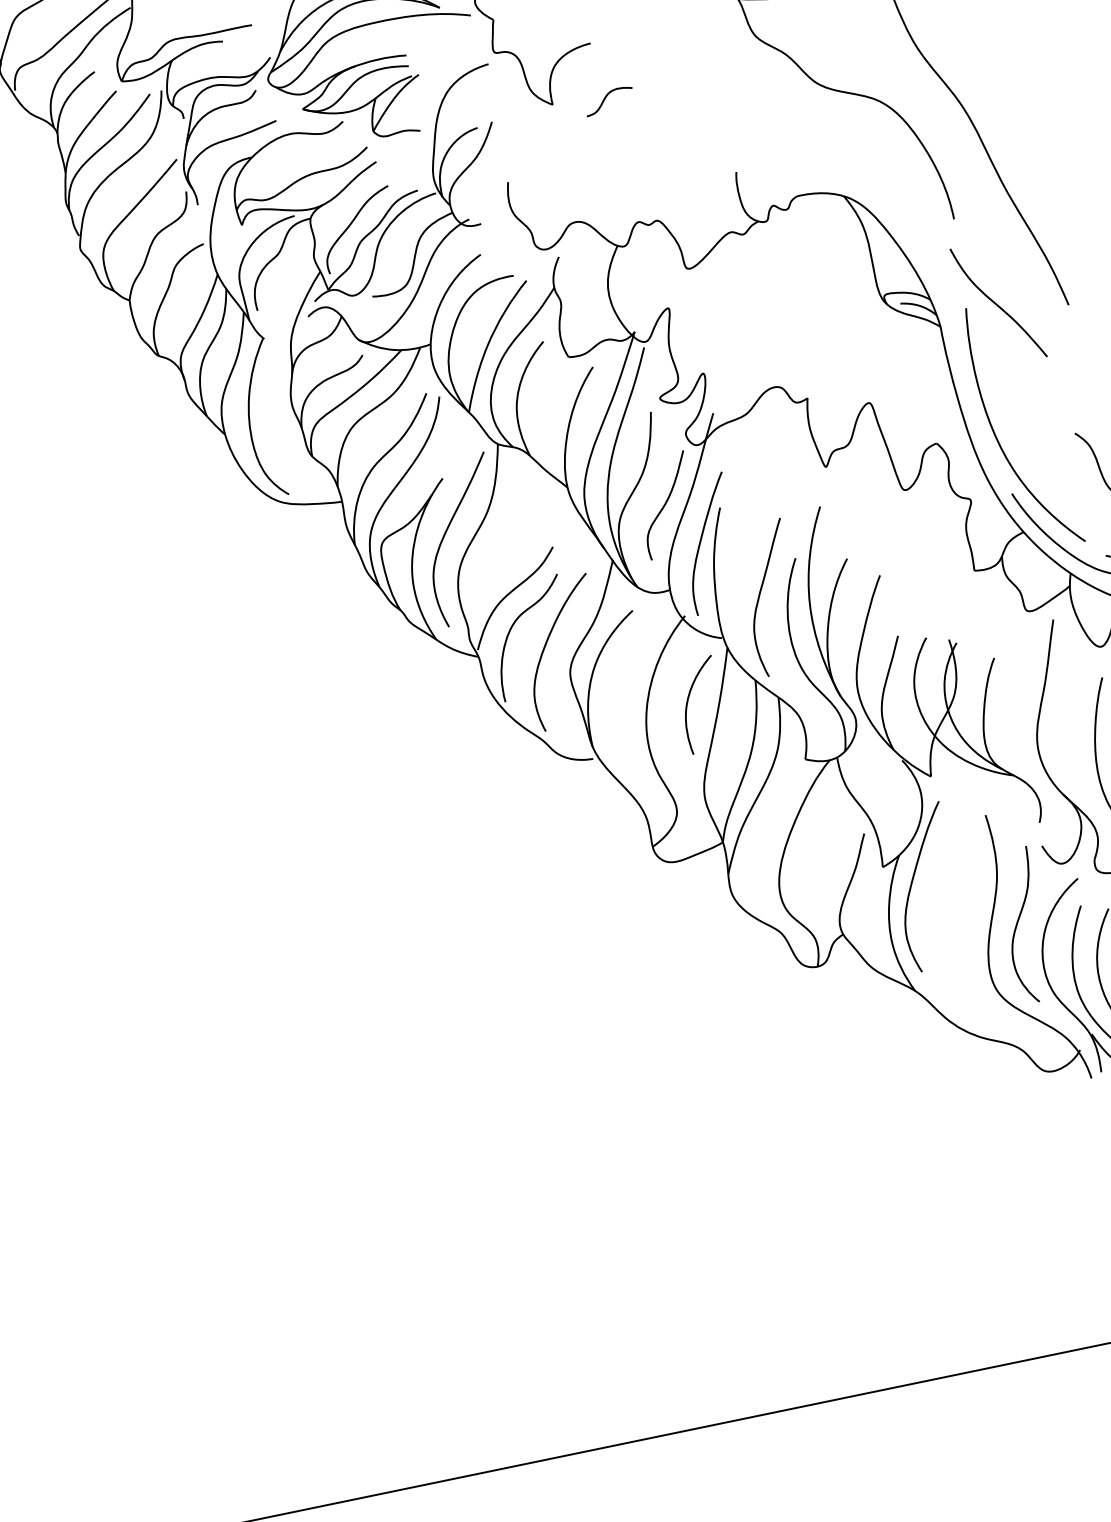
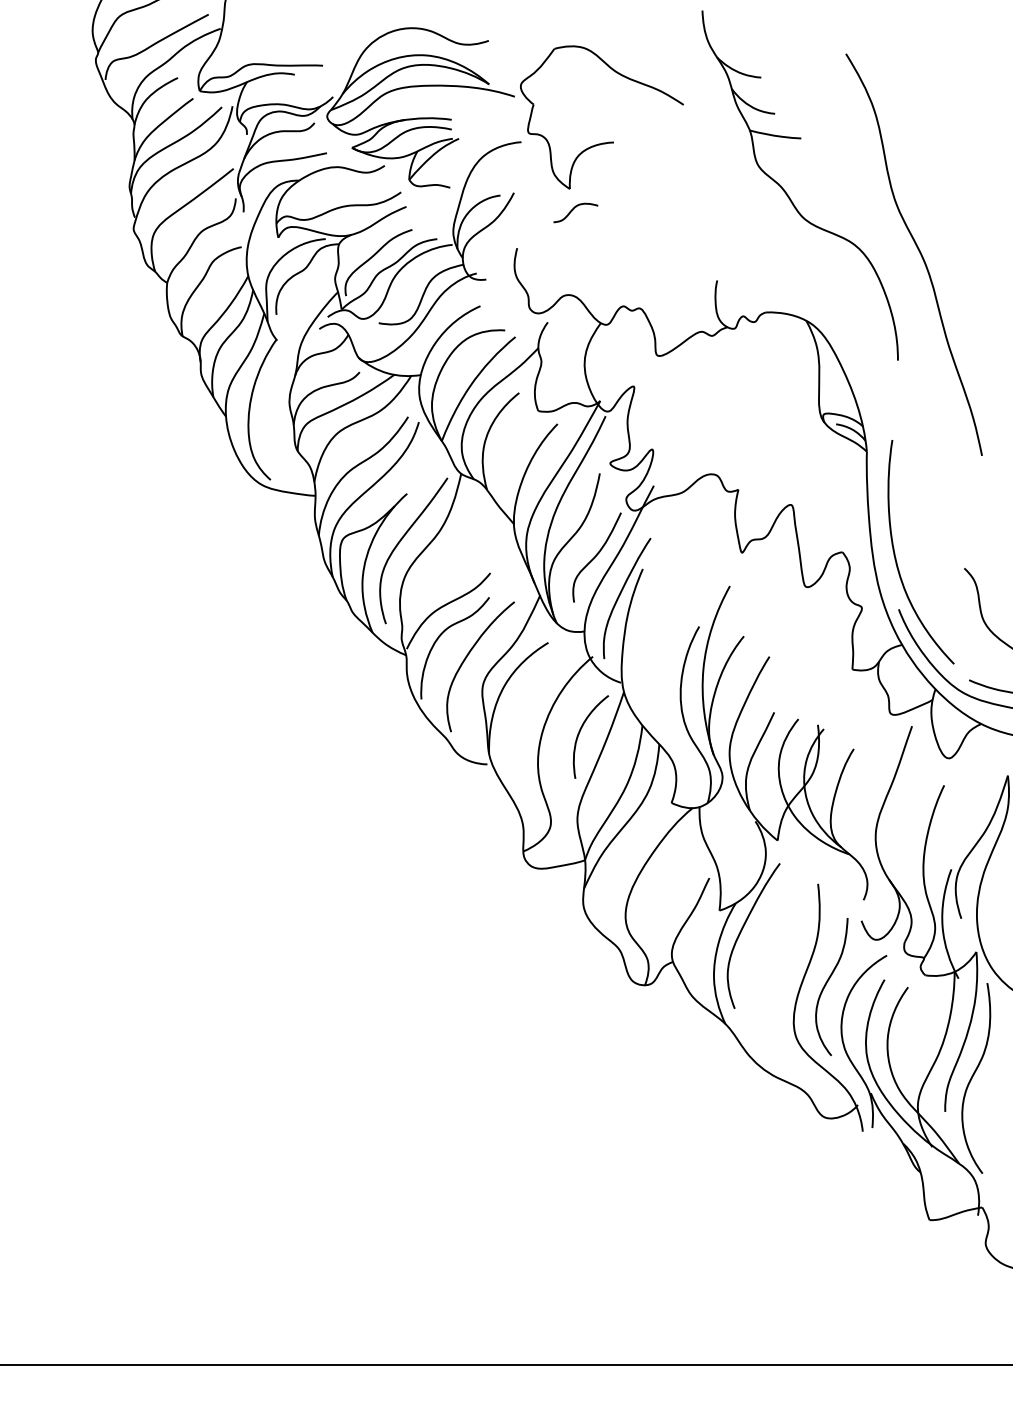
curve: (606, 98) -> (573, 210), moved
curve: (997, 304) -> (920, 442), removed
curve: (760, 595) -> (662, 652), removed

